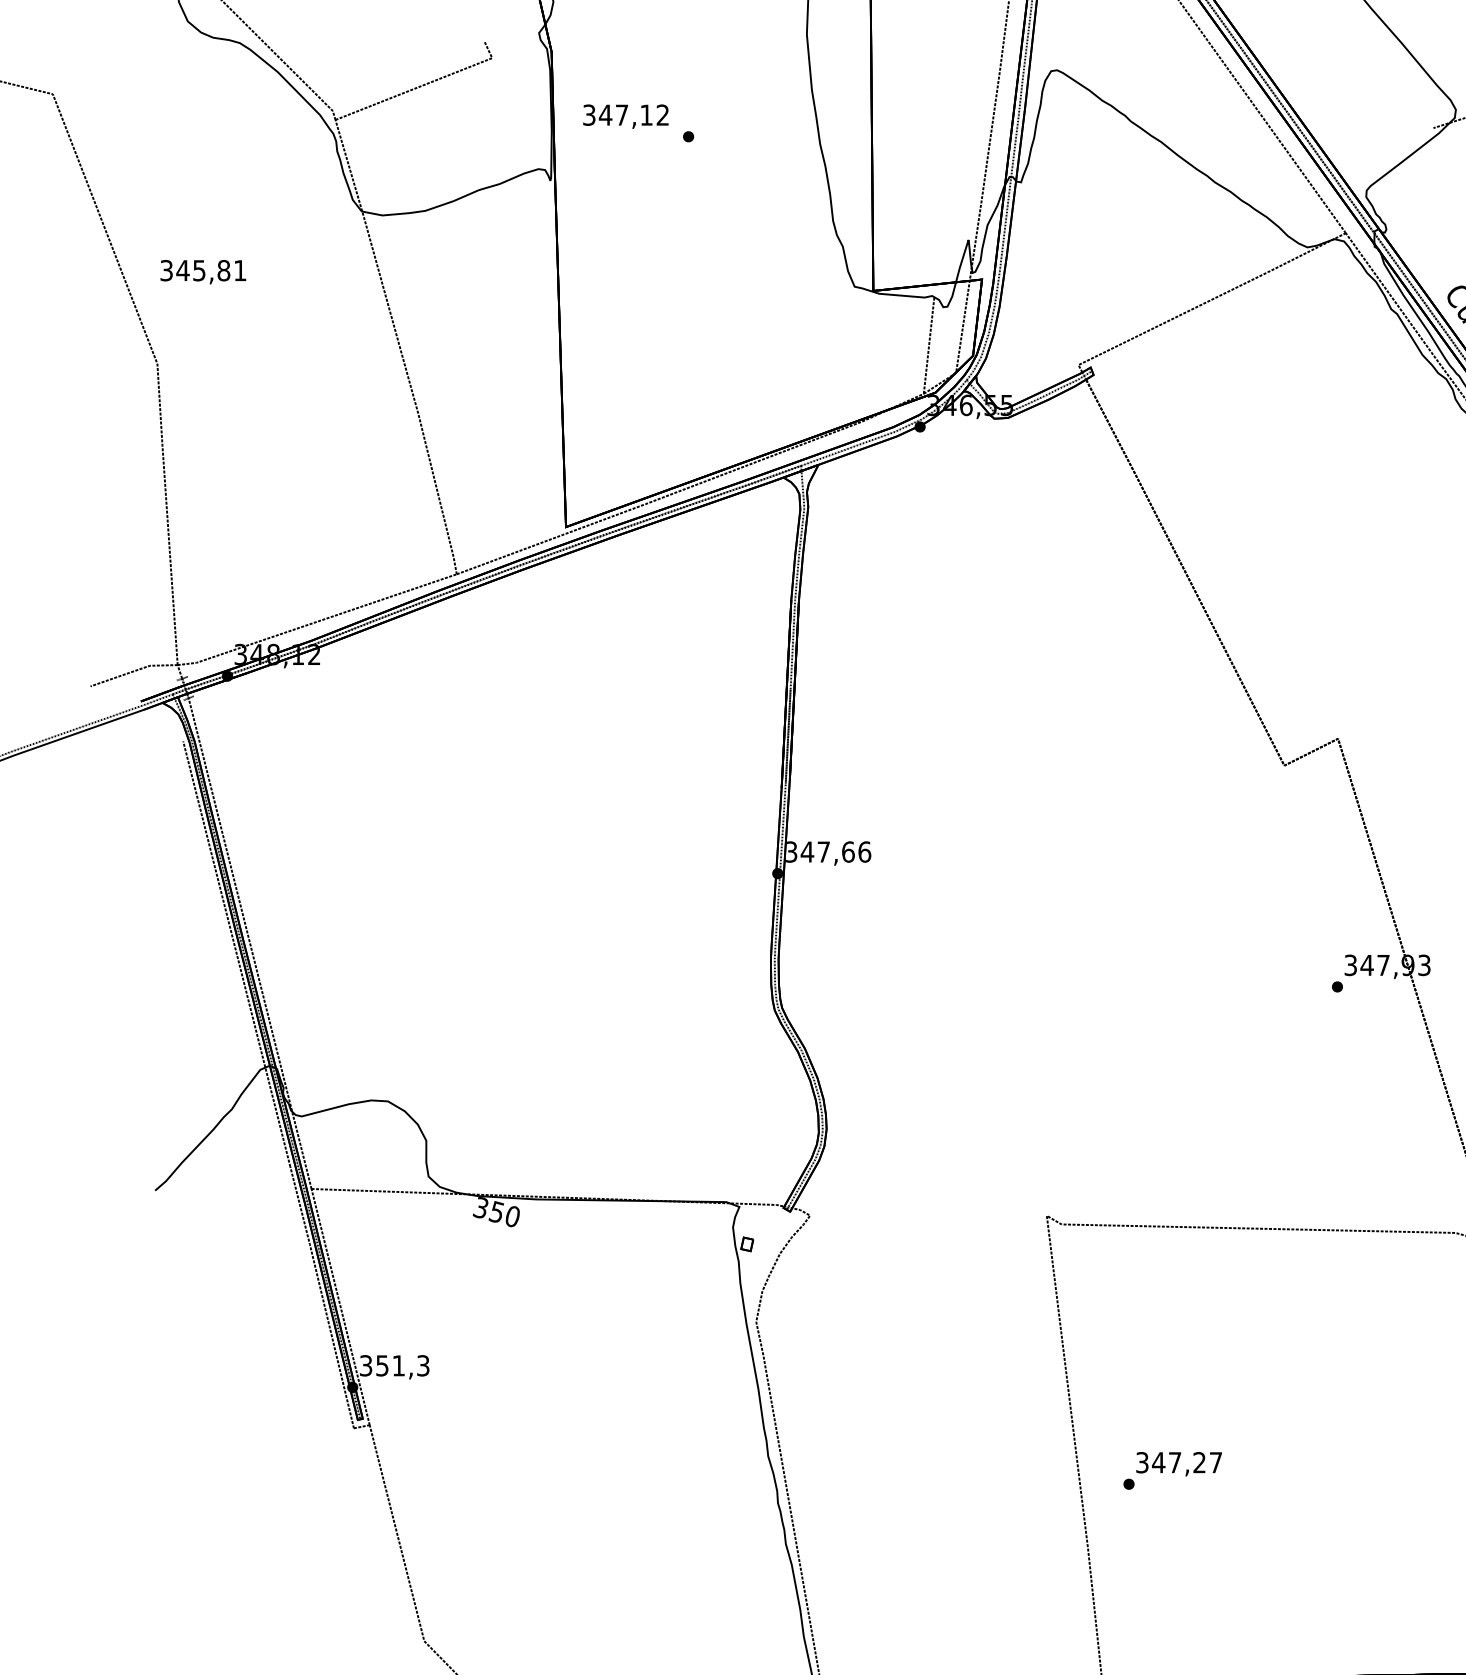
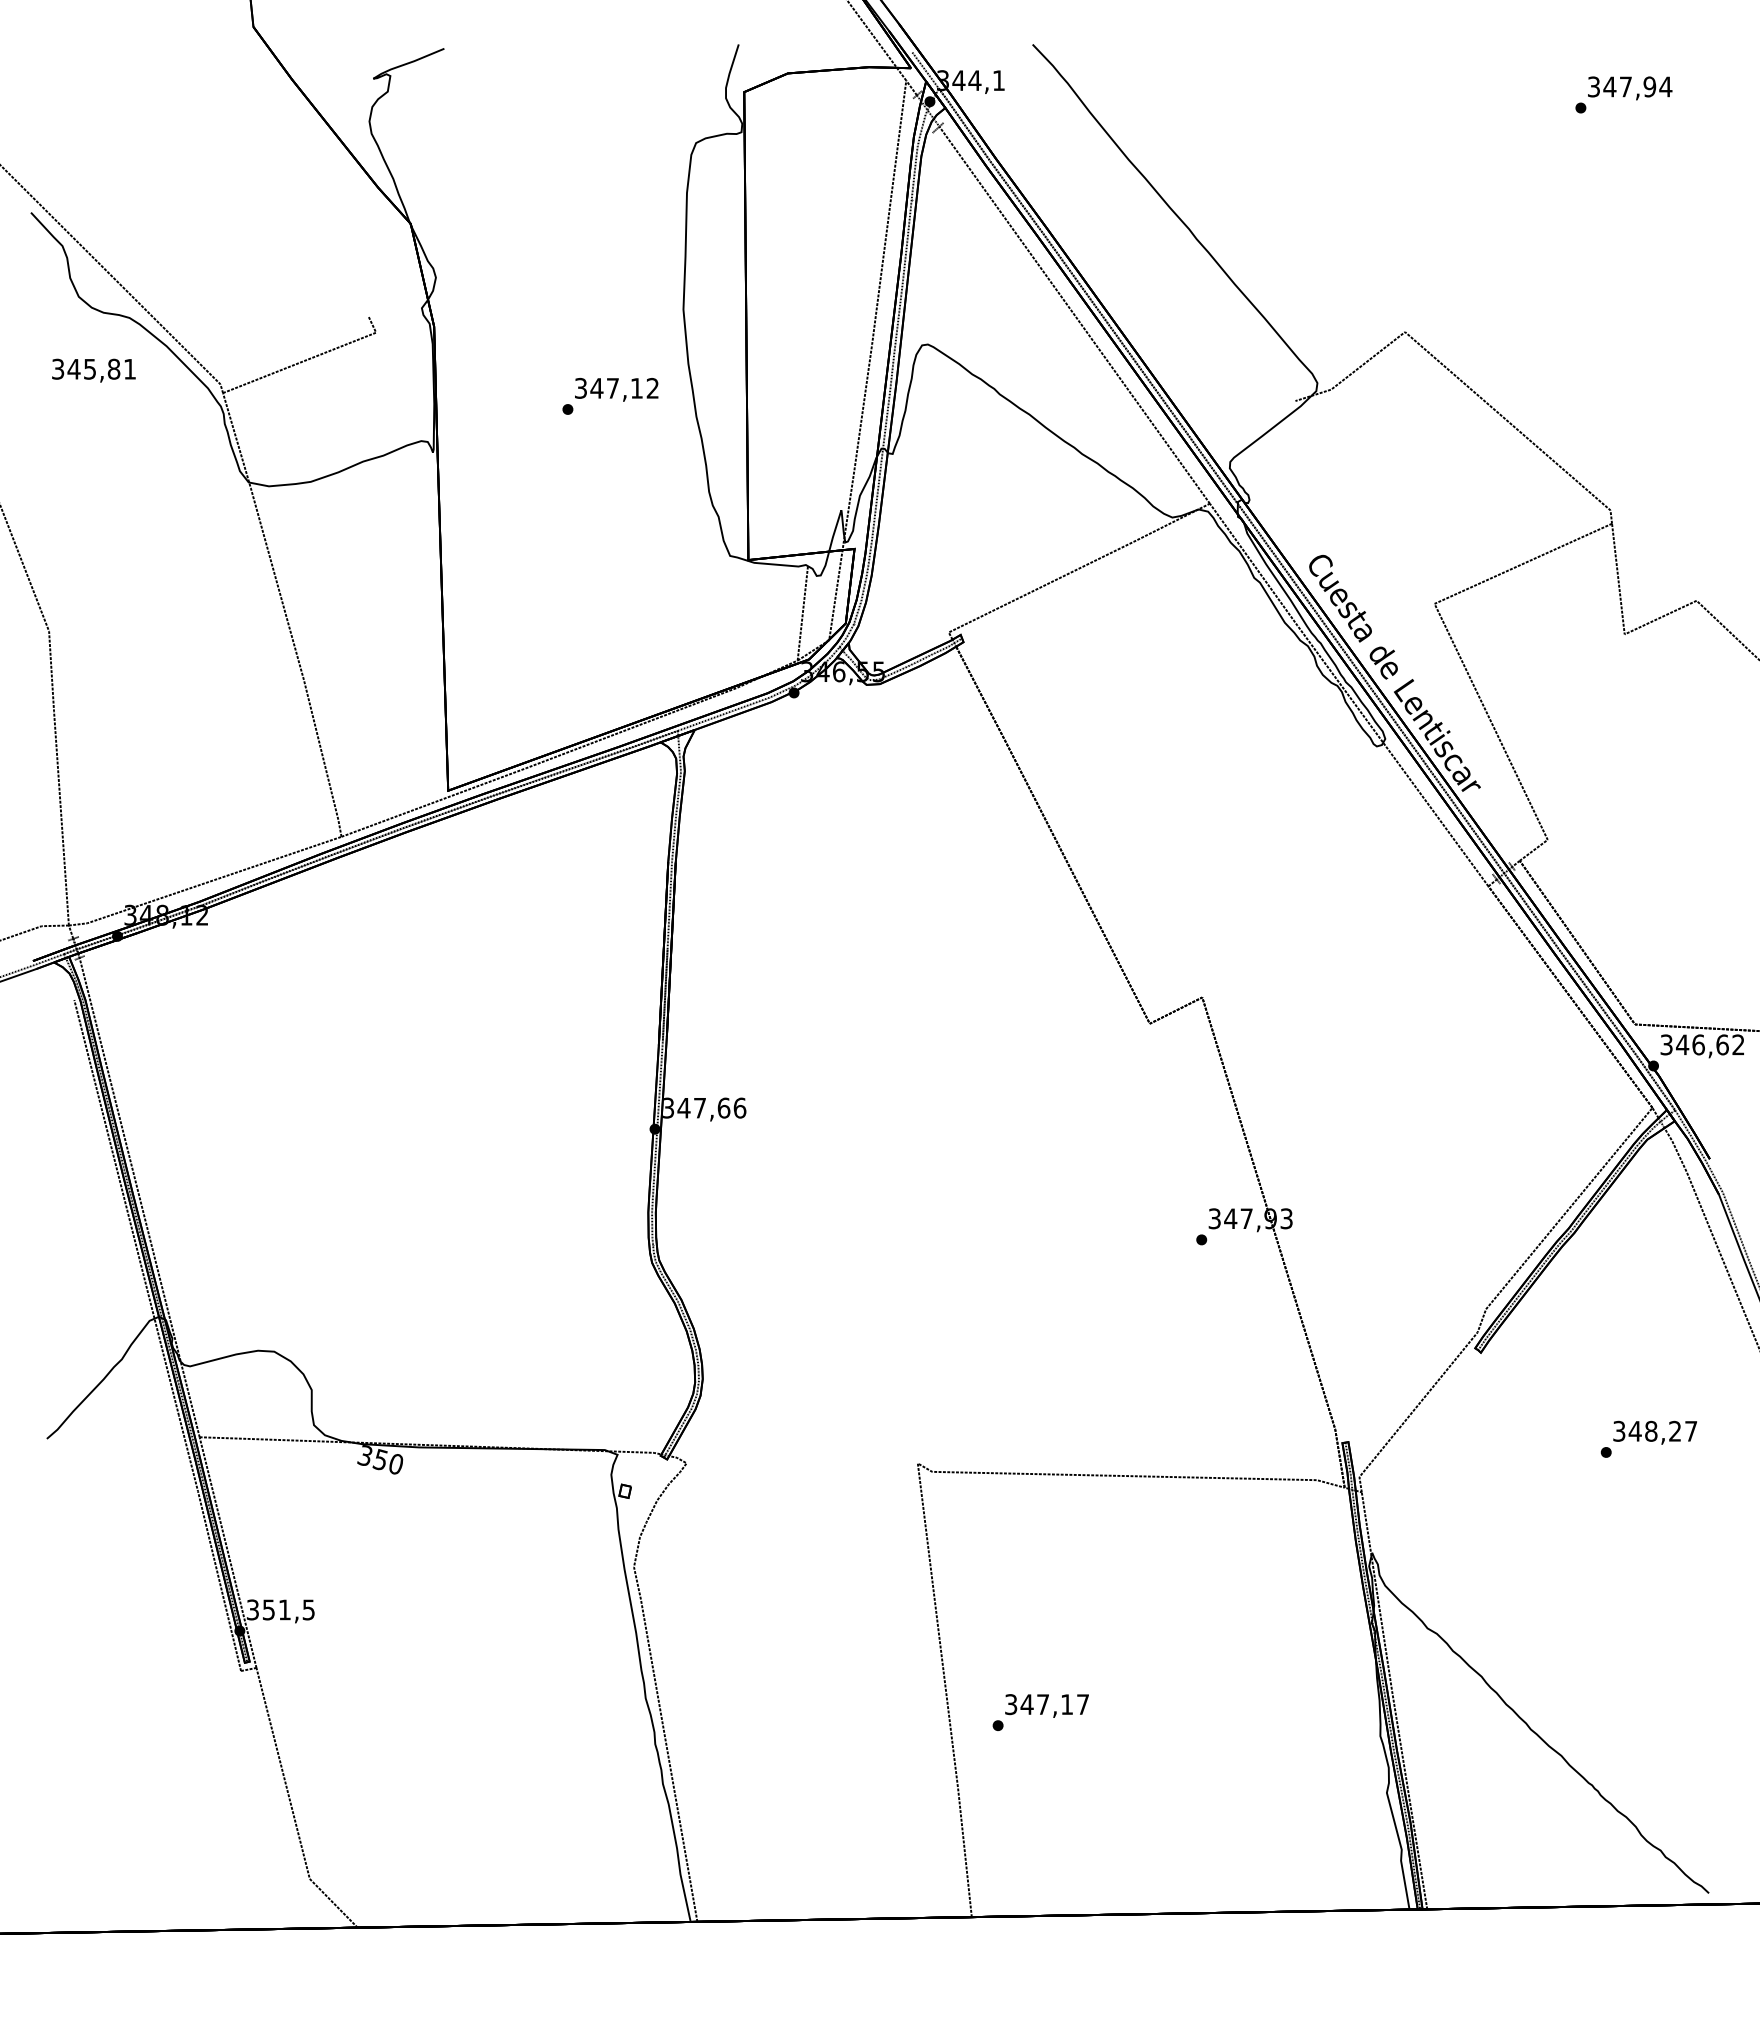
text: (625, 116) -> (616, 389), moved
text: (202, 271) -> (93, 370), moved
text: (422, 1365) -> (308, 1609), 351,3 -> 351,5
text: (1199, 1462) -> (1066, 1704), 347,27 -> 347,17

